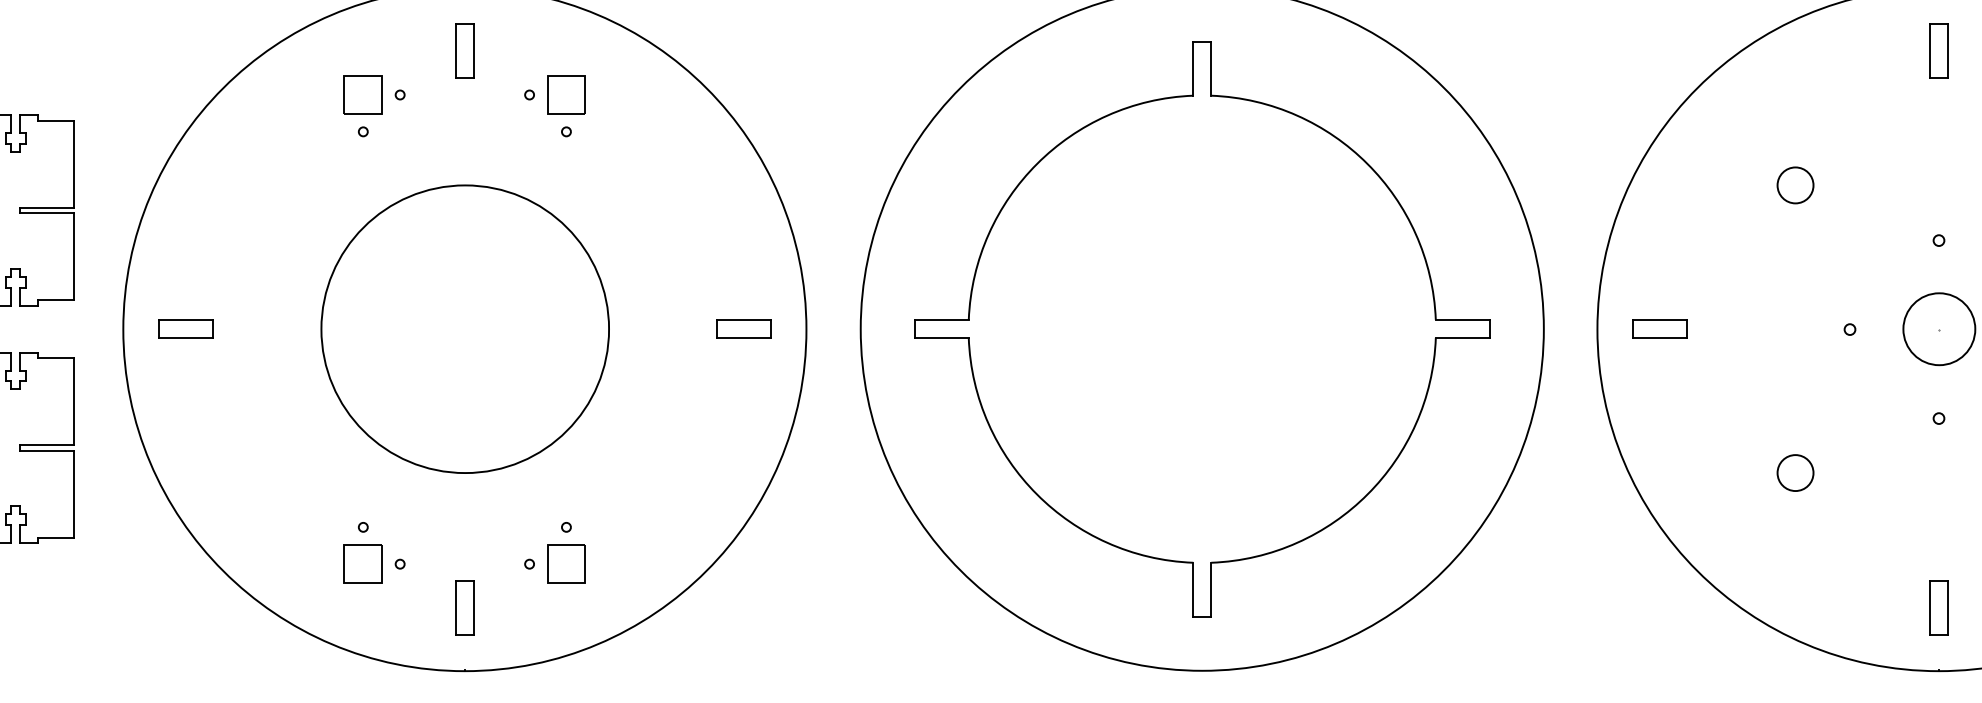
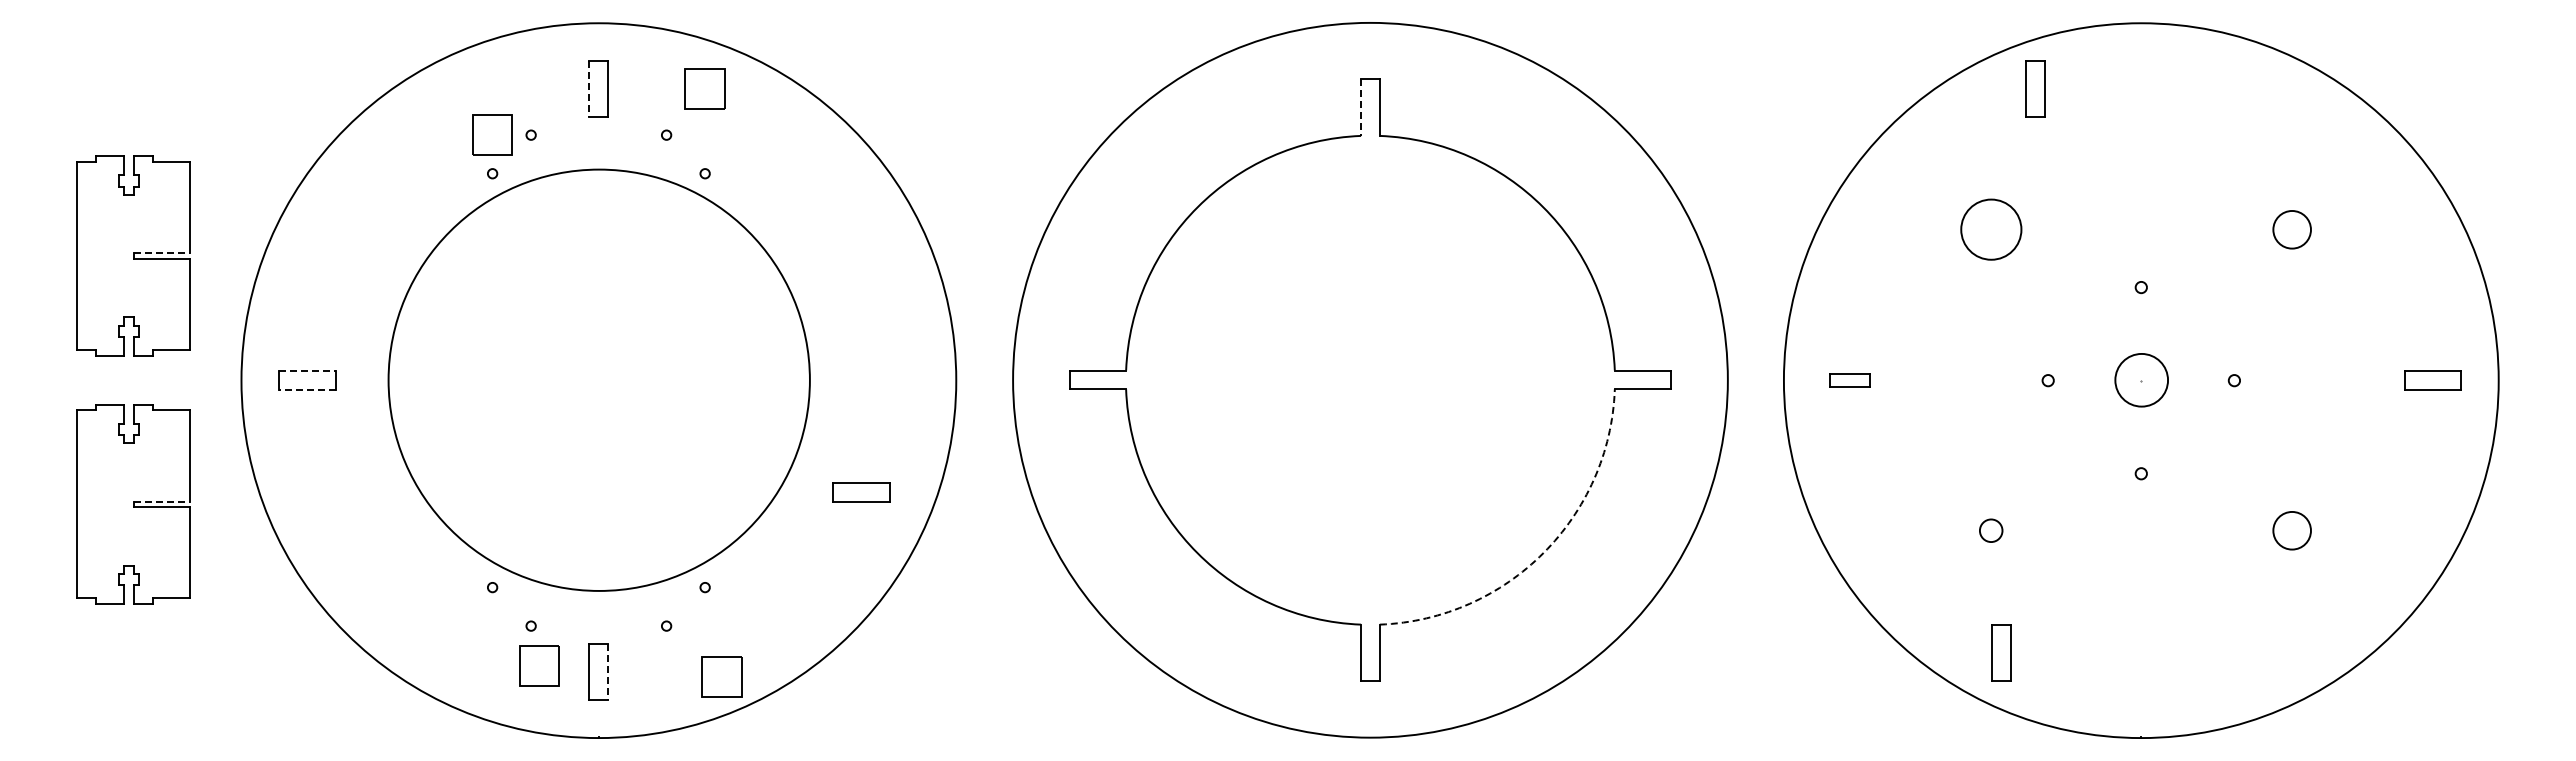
part: (1939, 50) -> (2035, 88), moved
line: (455, 51) -> (589, 89), solid -> dashed
line: (1193, 69) -> (1361, 108), solid -> dashed
part: (565, 94) -> (704, 88), moved
circle: (1794, 185) -> (1990, 229), size x1.6
line: (47, 208) -> (162, 253), solid -> dashed
line: (186, 319) -> (307, 370), solid -> dashed
circle: (464, 328) -> (598, 379), size x1.4
circle: (1939, 328) -> (2141, 379), size x0.7
part: (743, 329) -> (861, 492), moved
part: (1660, 329) -> (1849, 380), size x0.7
line: (185, 338) -> (306, 389), solid -> dashed
line: (47, 445) -> (162, 501), solid -> dashed
circle: (1795, 472) -> (1991, 530), size x0.6
arc: (1367, 494) -> (1543, 553), solid -> dashed
part: (363, 563) -> (539, 665), moved
part: (565, 563) -> (721, 676), moved
part: (1939, 607) -> (2001, 652), moved
line: (474, 608) -> (608, 672), solid -> dashed

